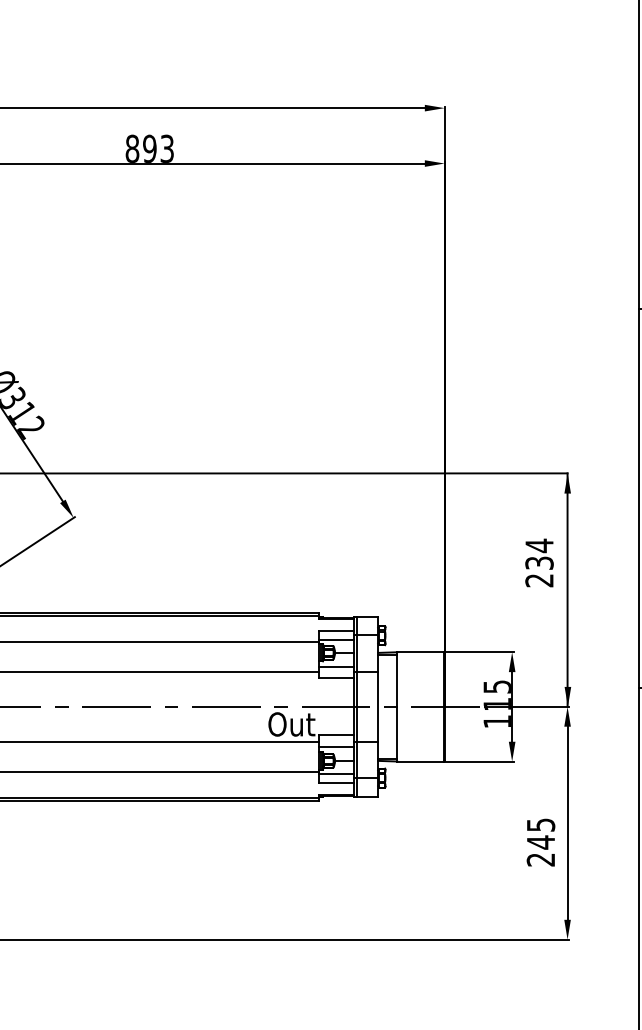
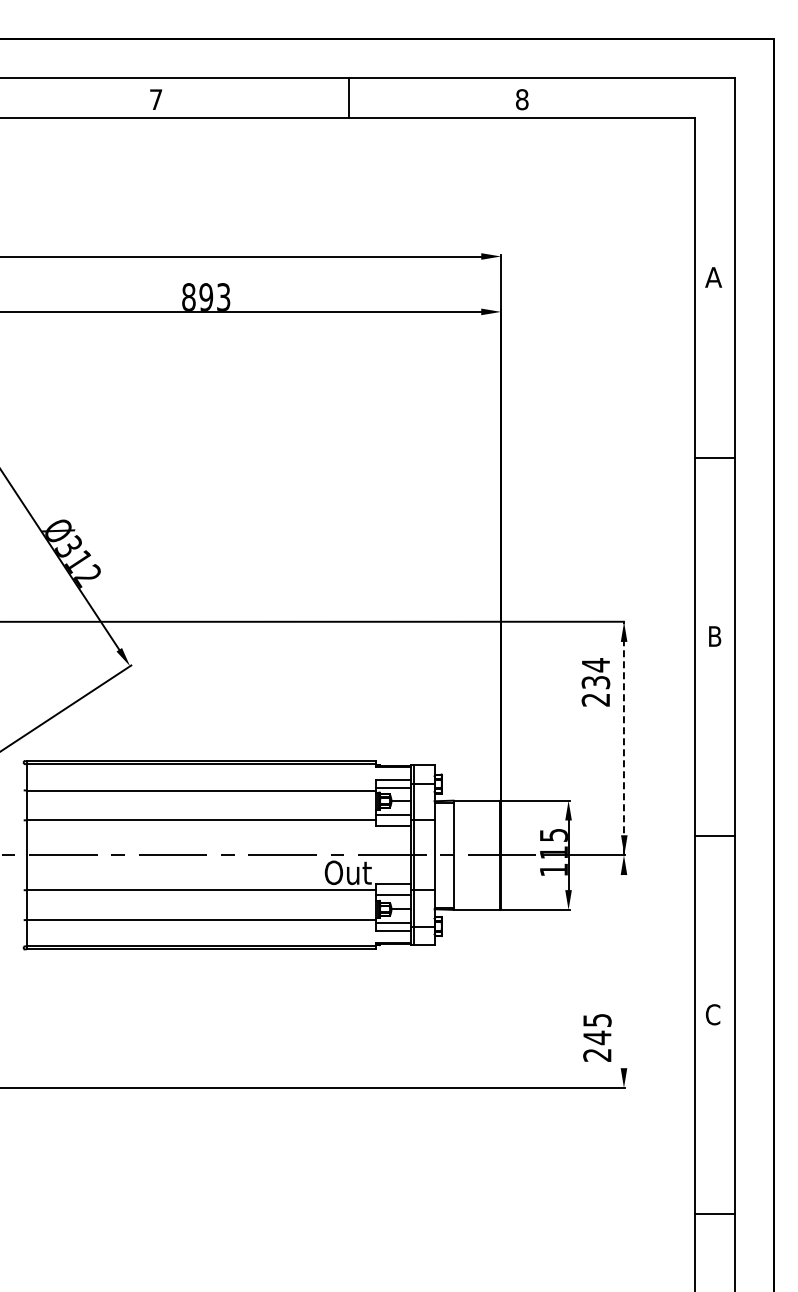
text: (539, 563) -> (595, 682), moved
line: (567, 590) -> (623, 738), solid -> dashed
line: (567, 823) -> (623, 971), removed
text: (541, 842) -> (597, 1037), moved

